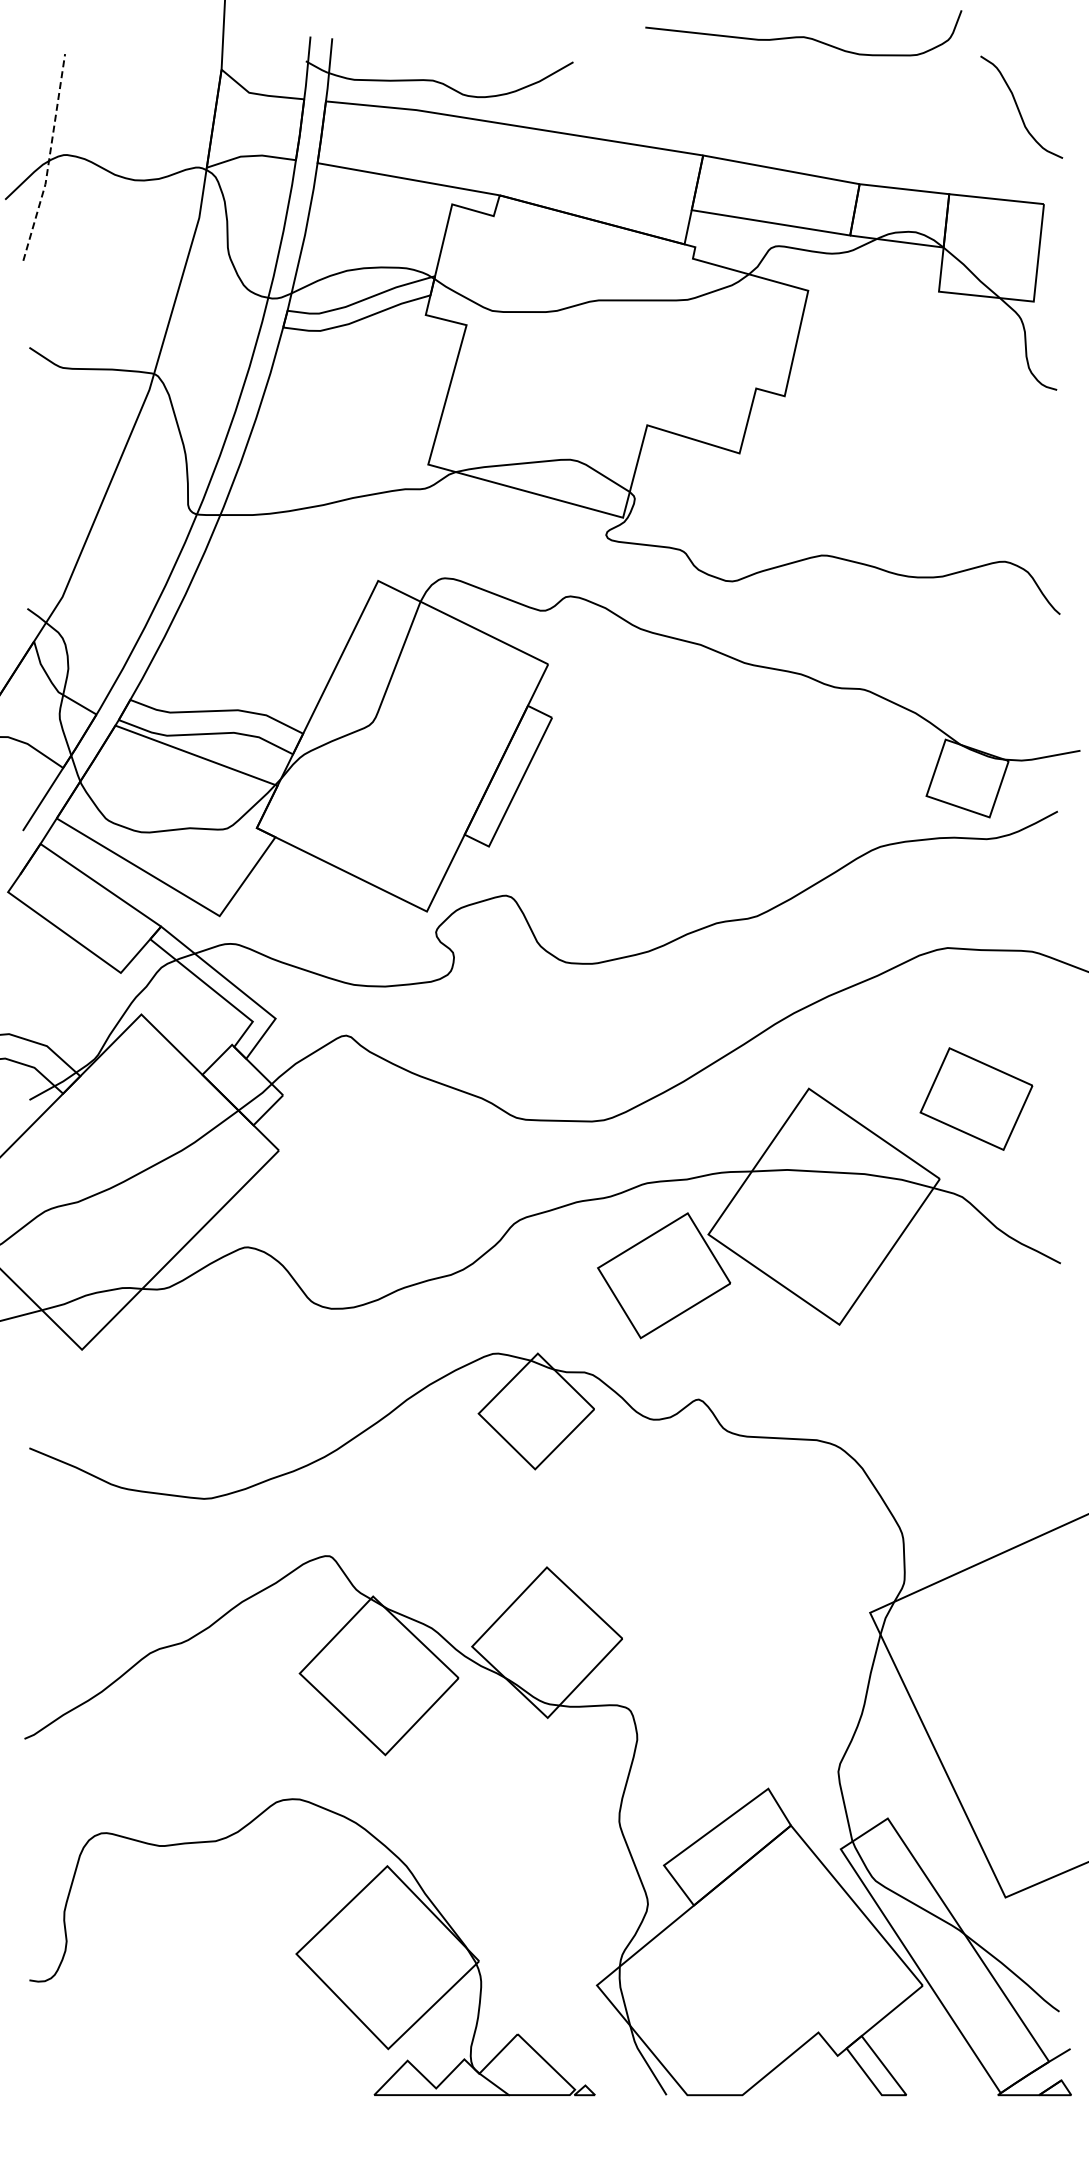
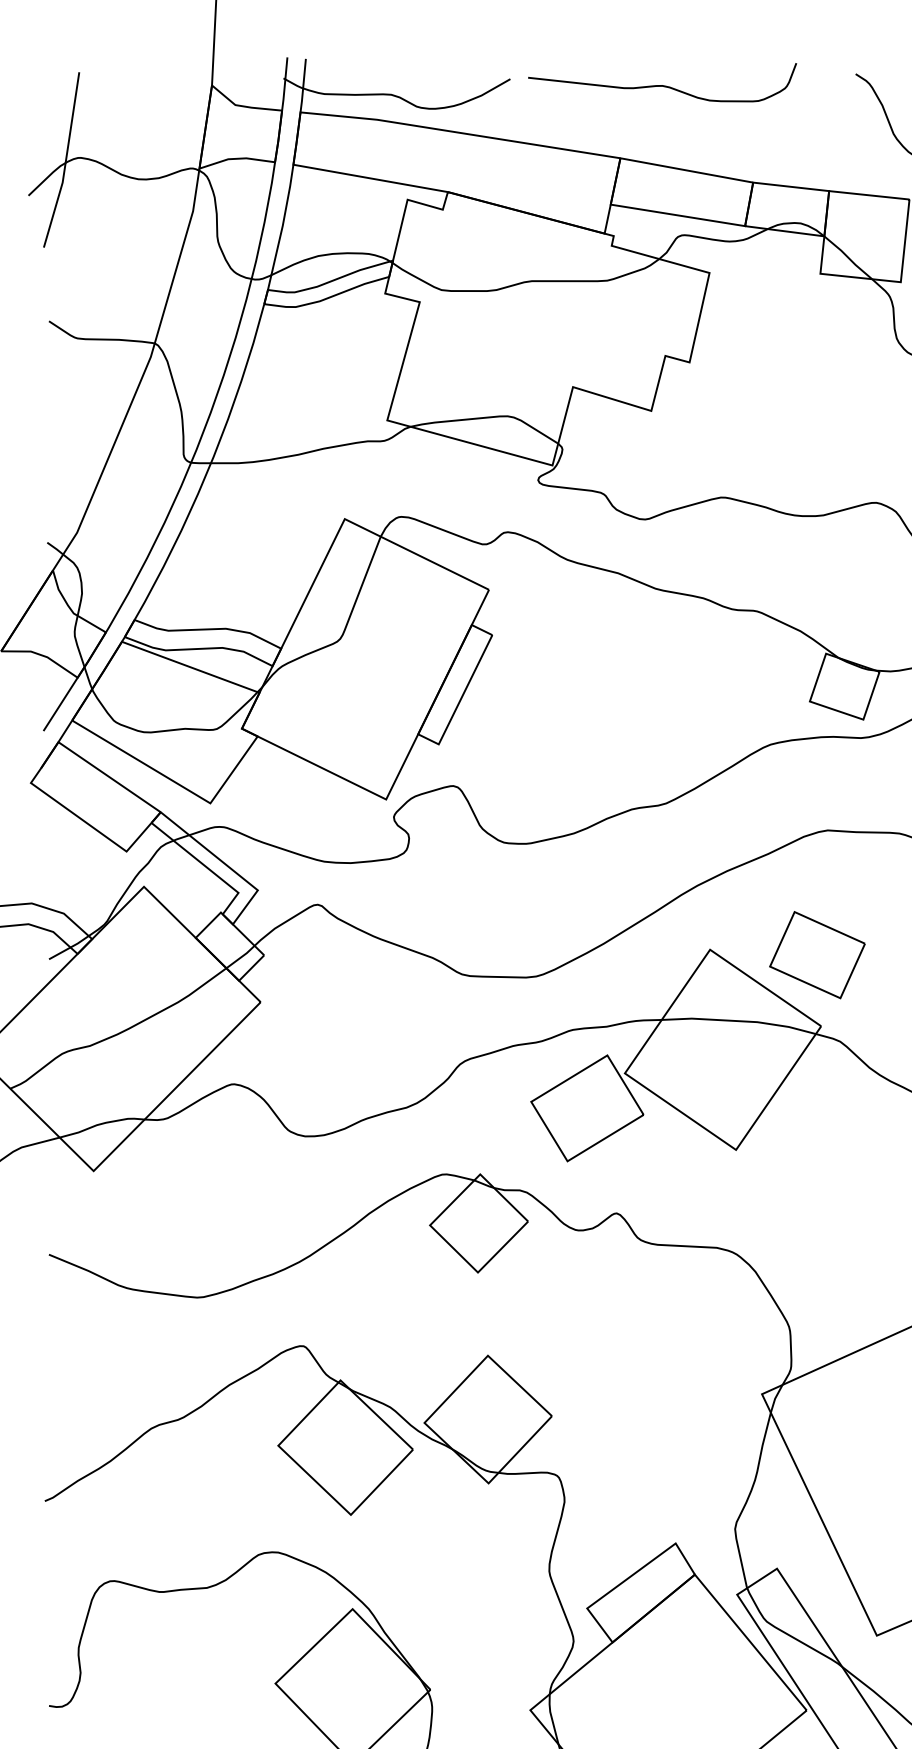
curve: (803, 36) -> (662, 85), moved
line: (49, 158) -> (66, 160), dashed -> solid
part: (976, 1098) -> (817, 954), moved

